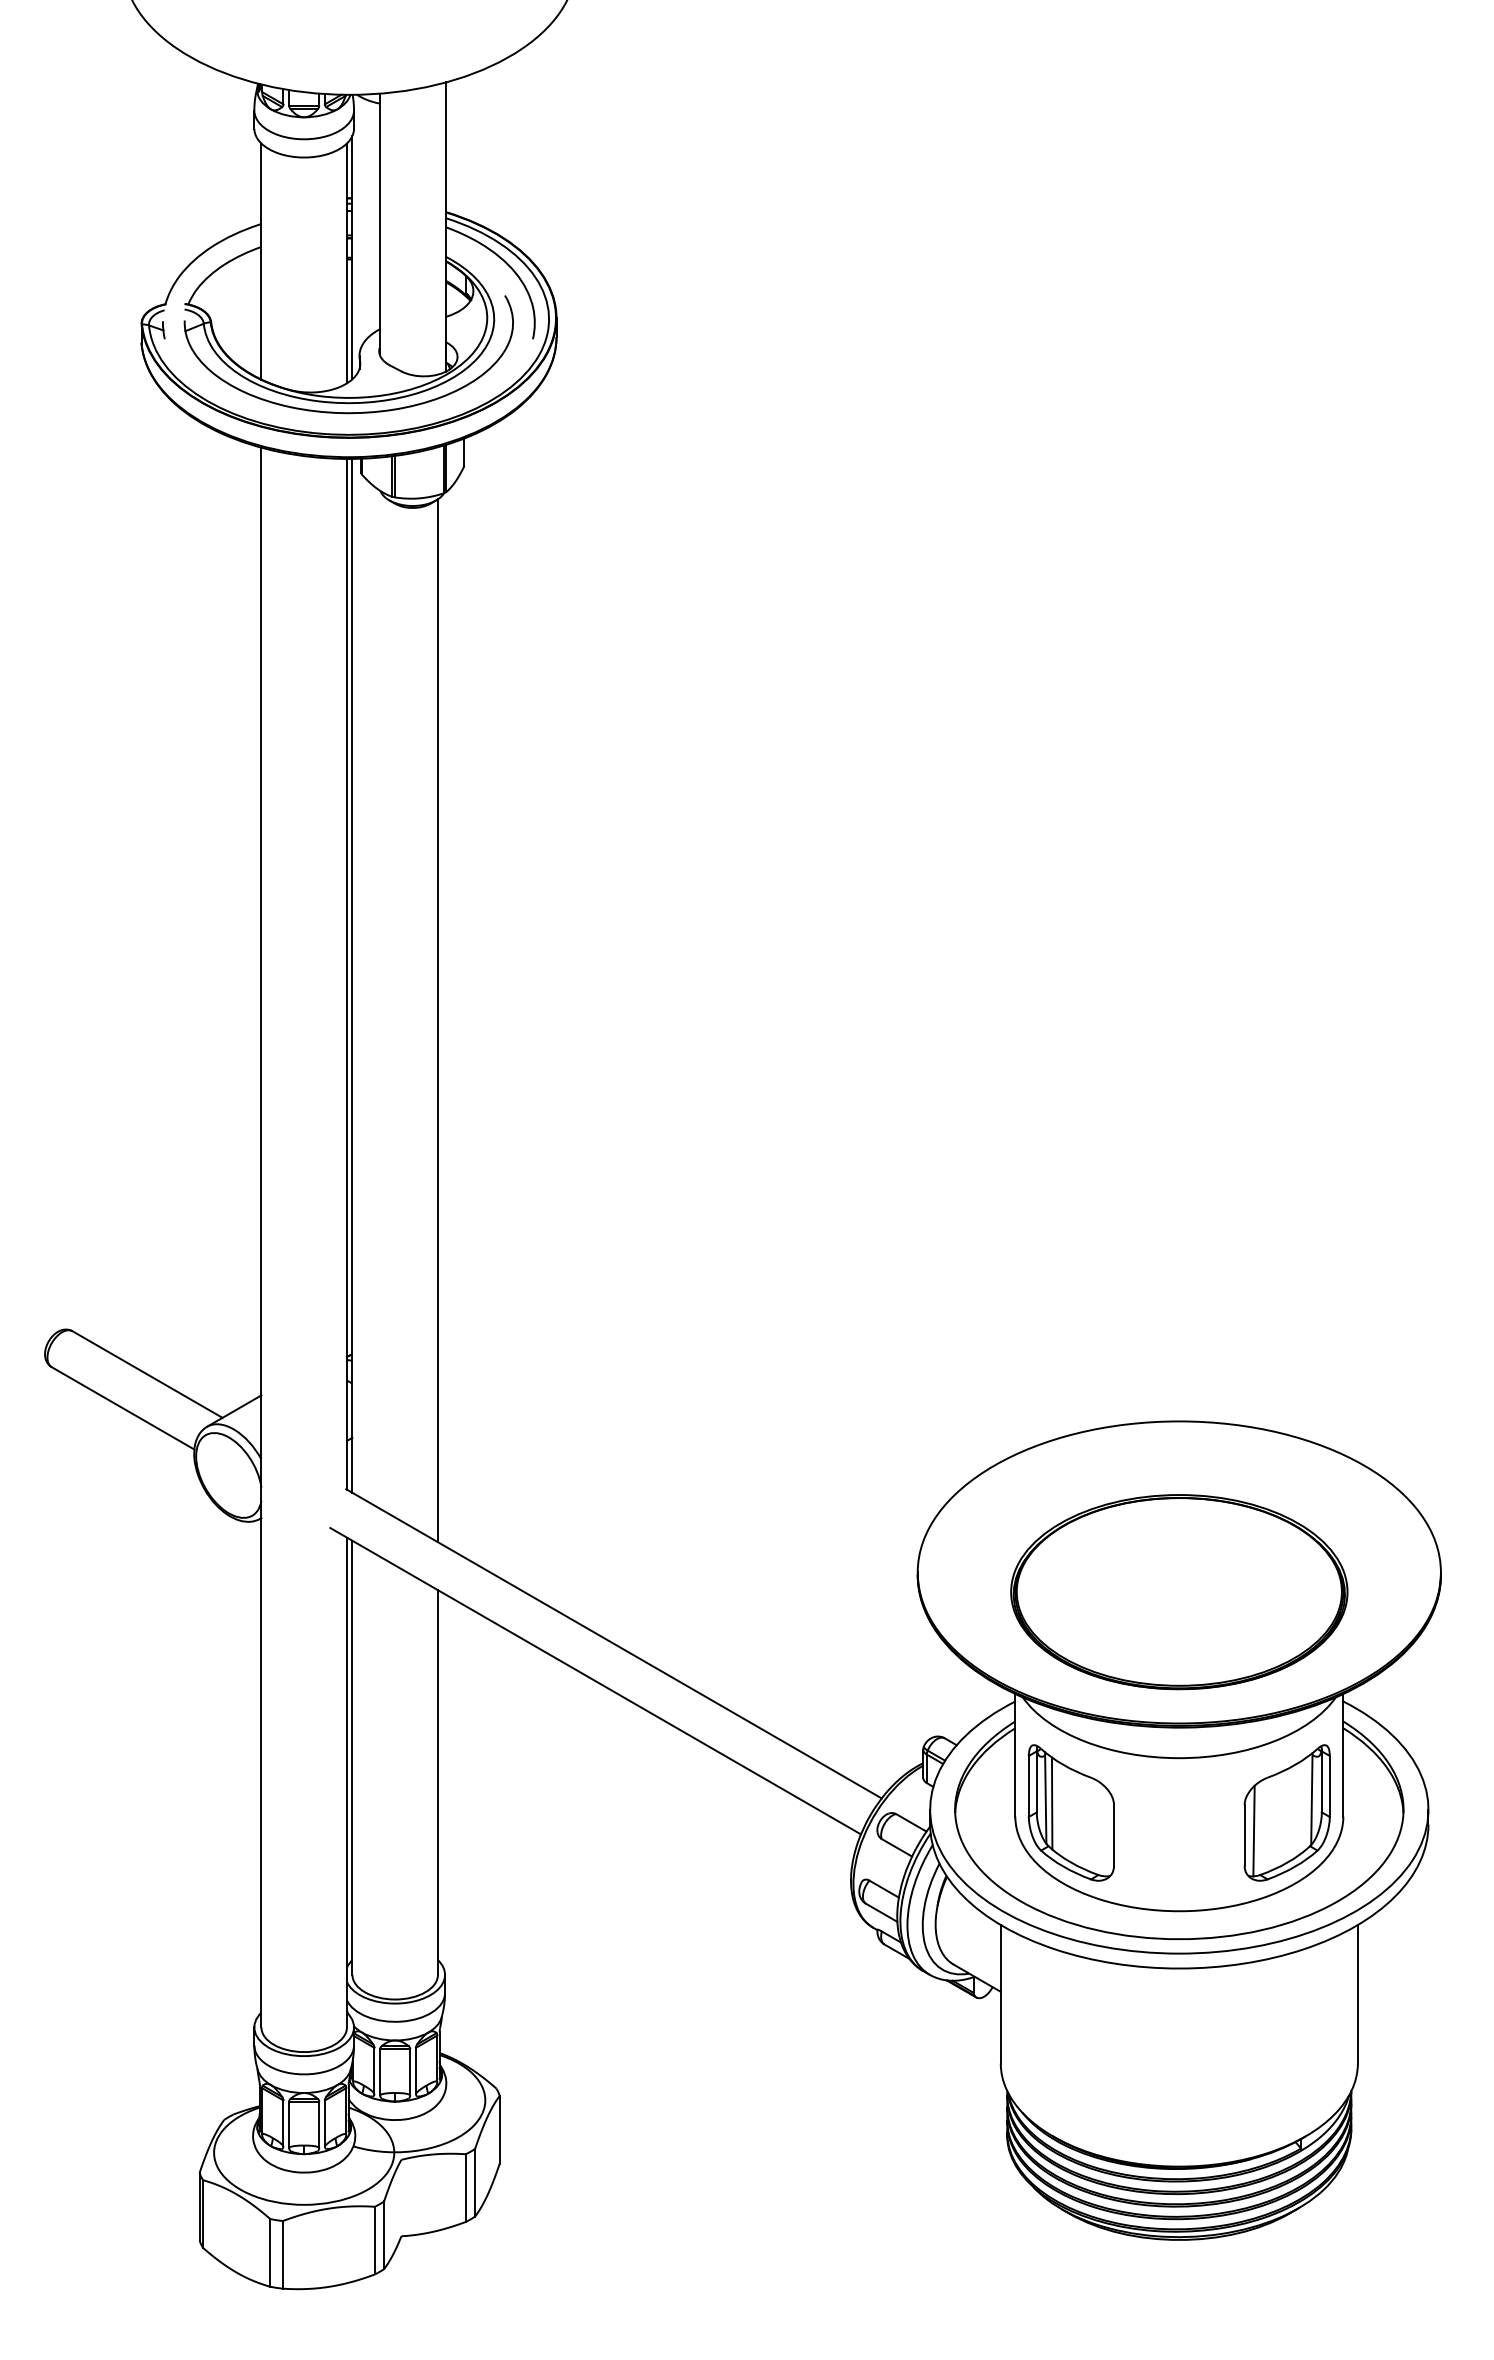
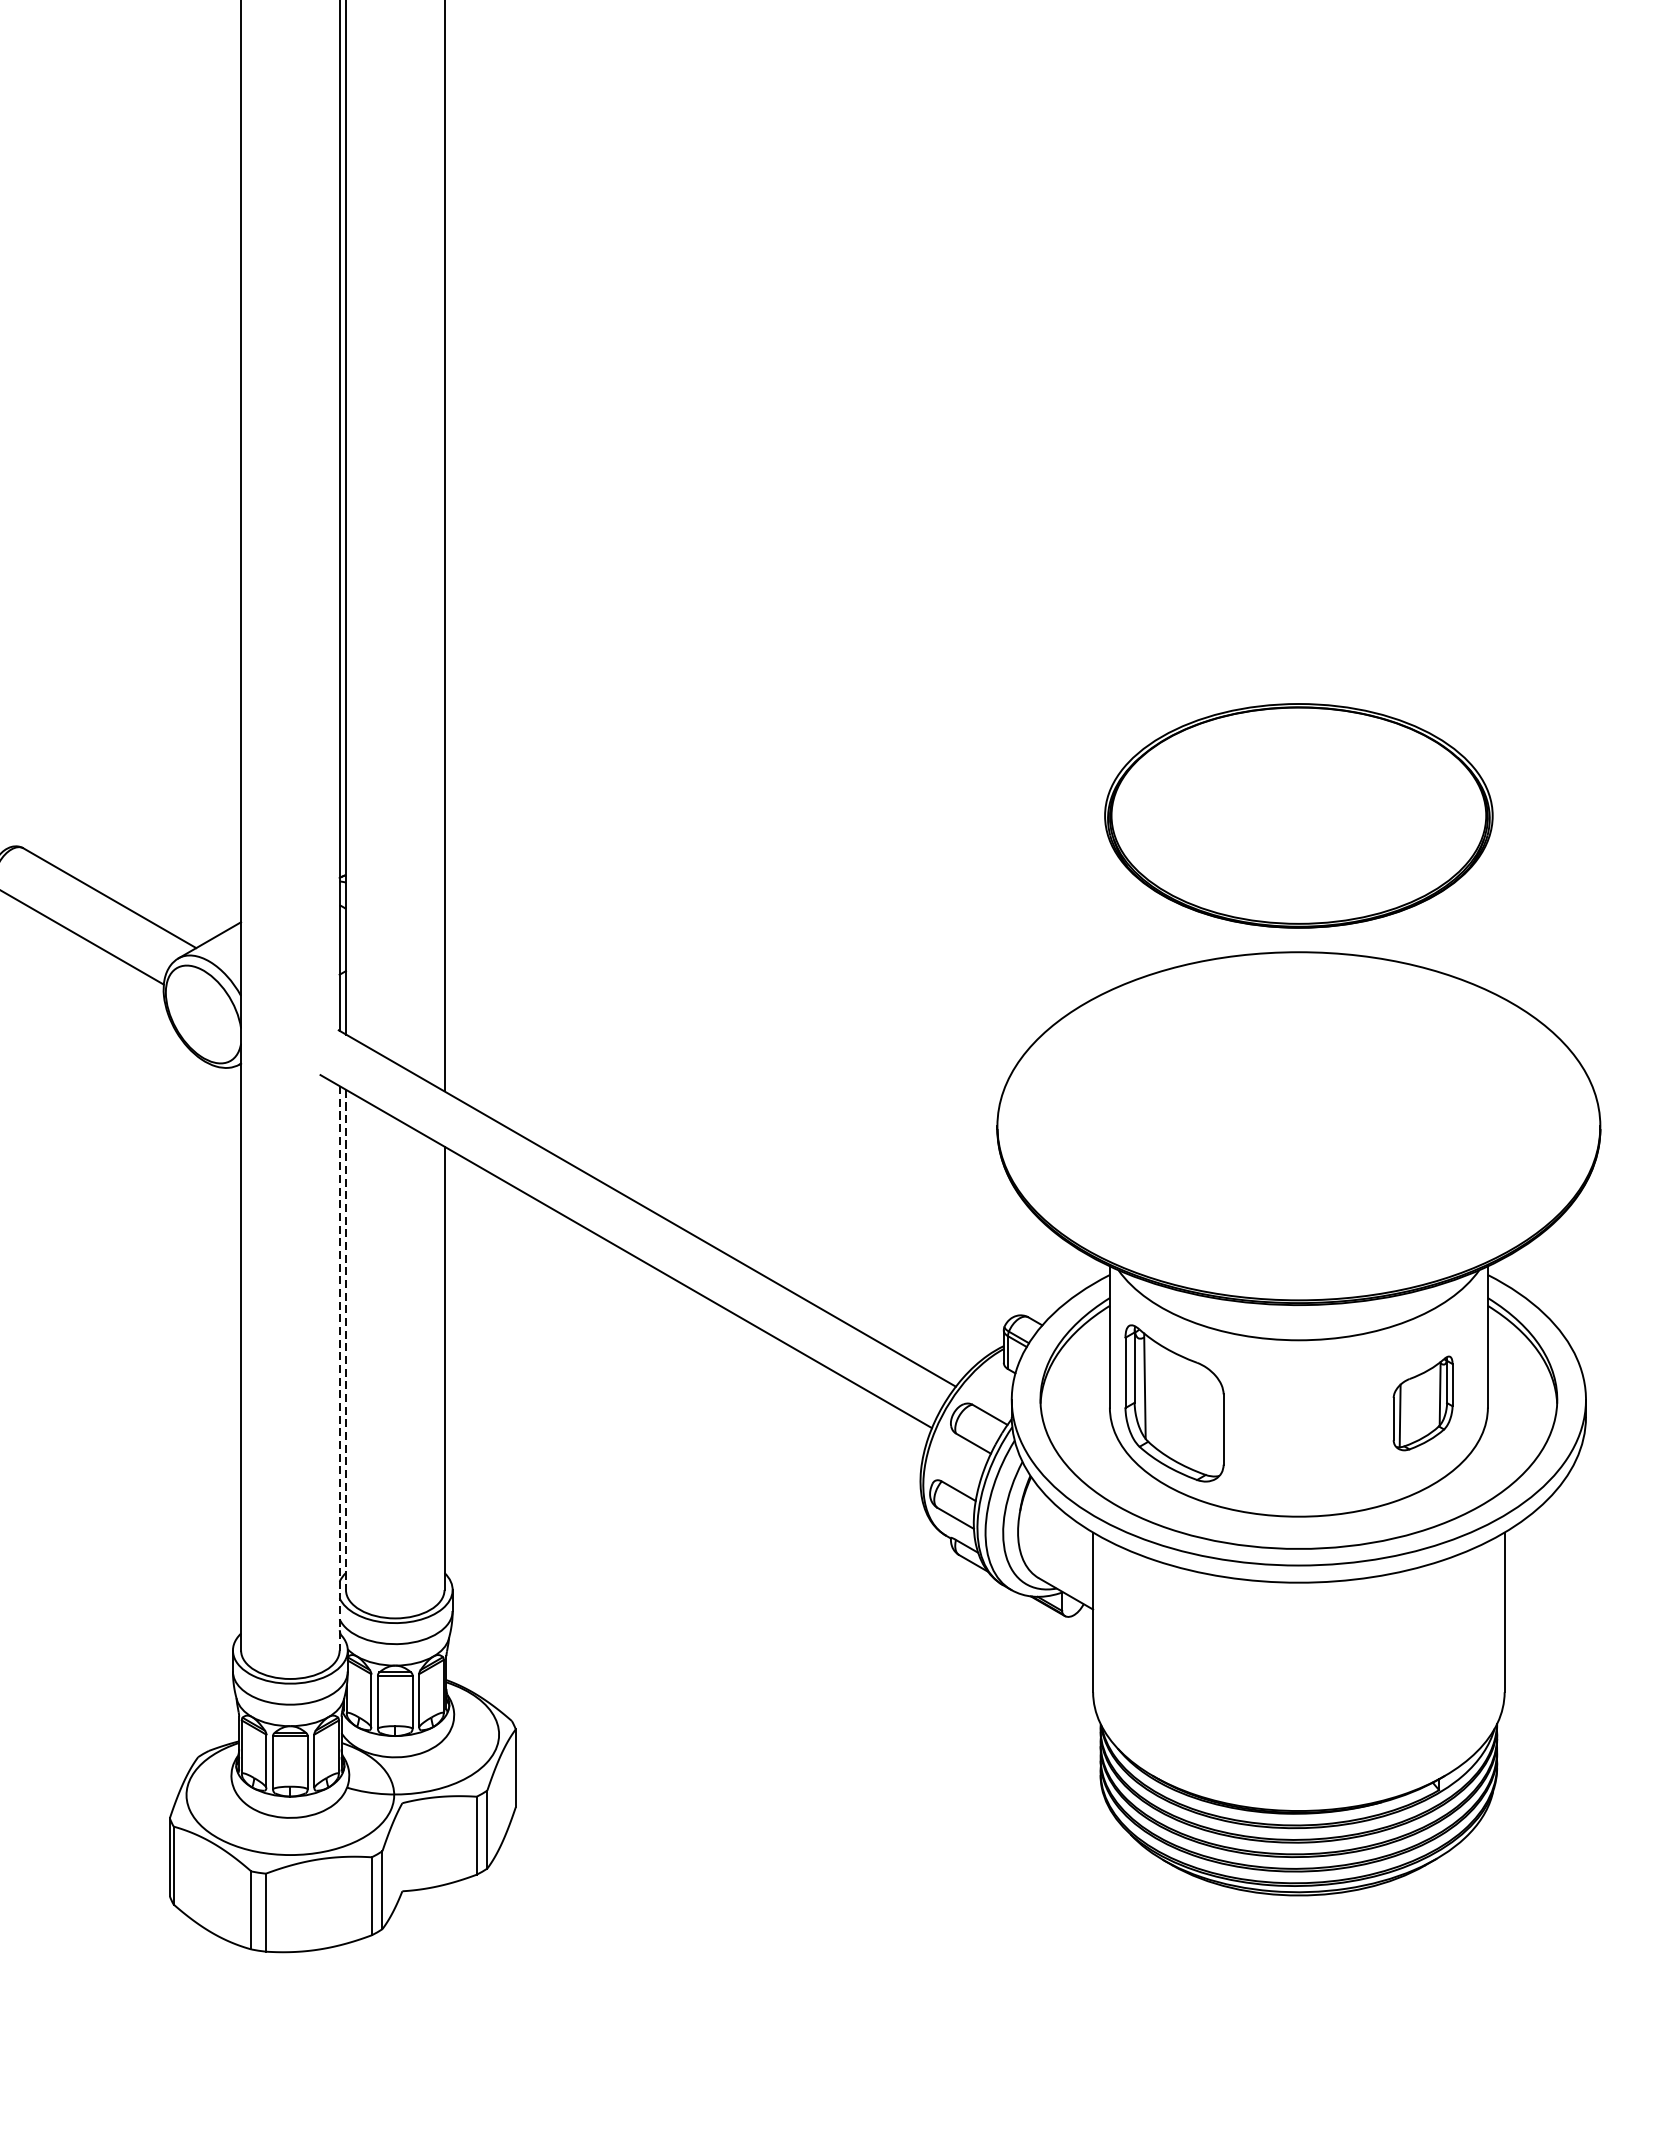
part: (1179, 1592) -> (1299, 816), moved
line: (352, 1758) -> (346, 1340), solid -> dashed
line: (346, 1782) -> (339, 1368), solid -> dashed
line: (1051, 1803) -> (1151, 1392), removed
part: (1286, 1812) -> (1422, 1402), size x0.6

